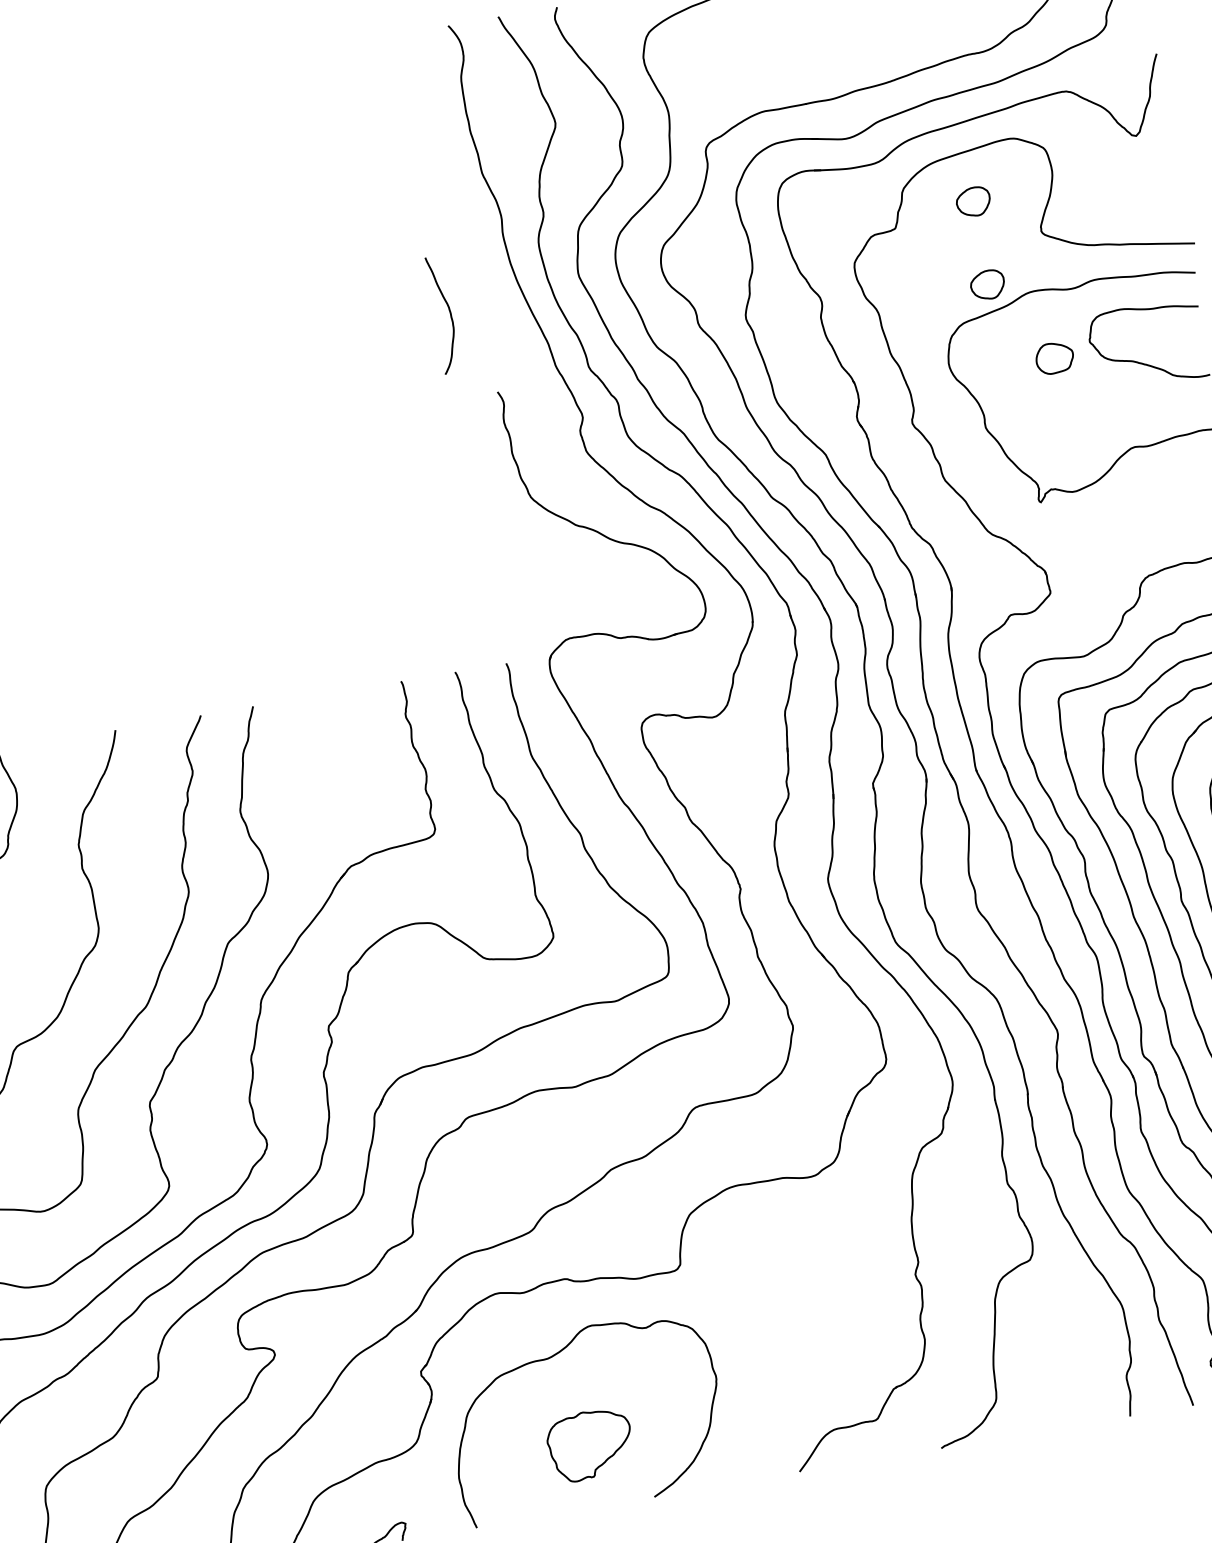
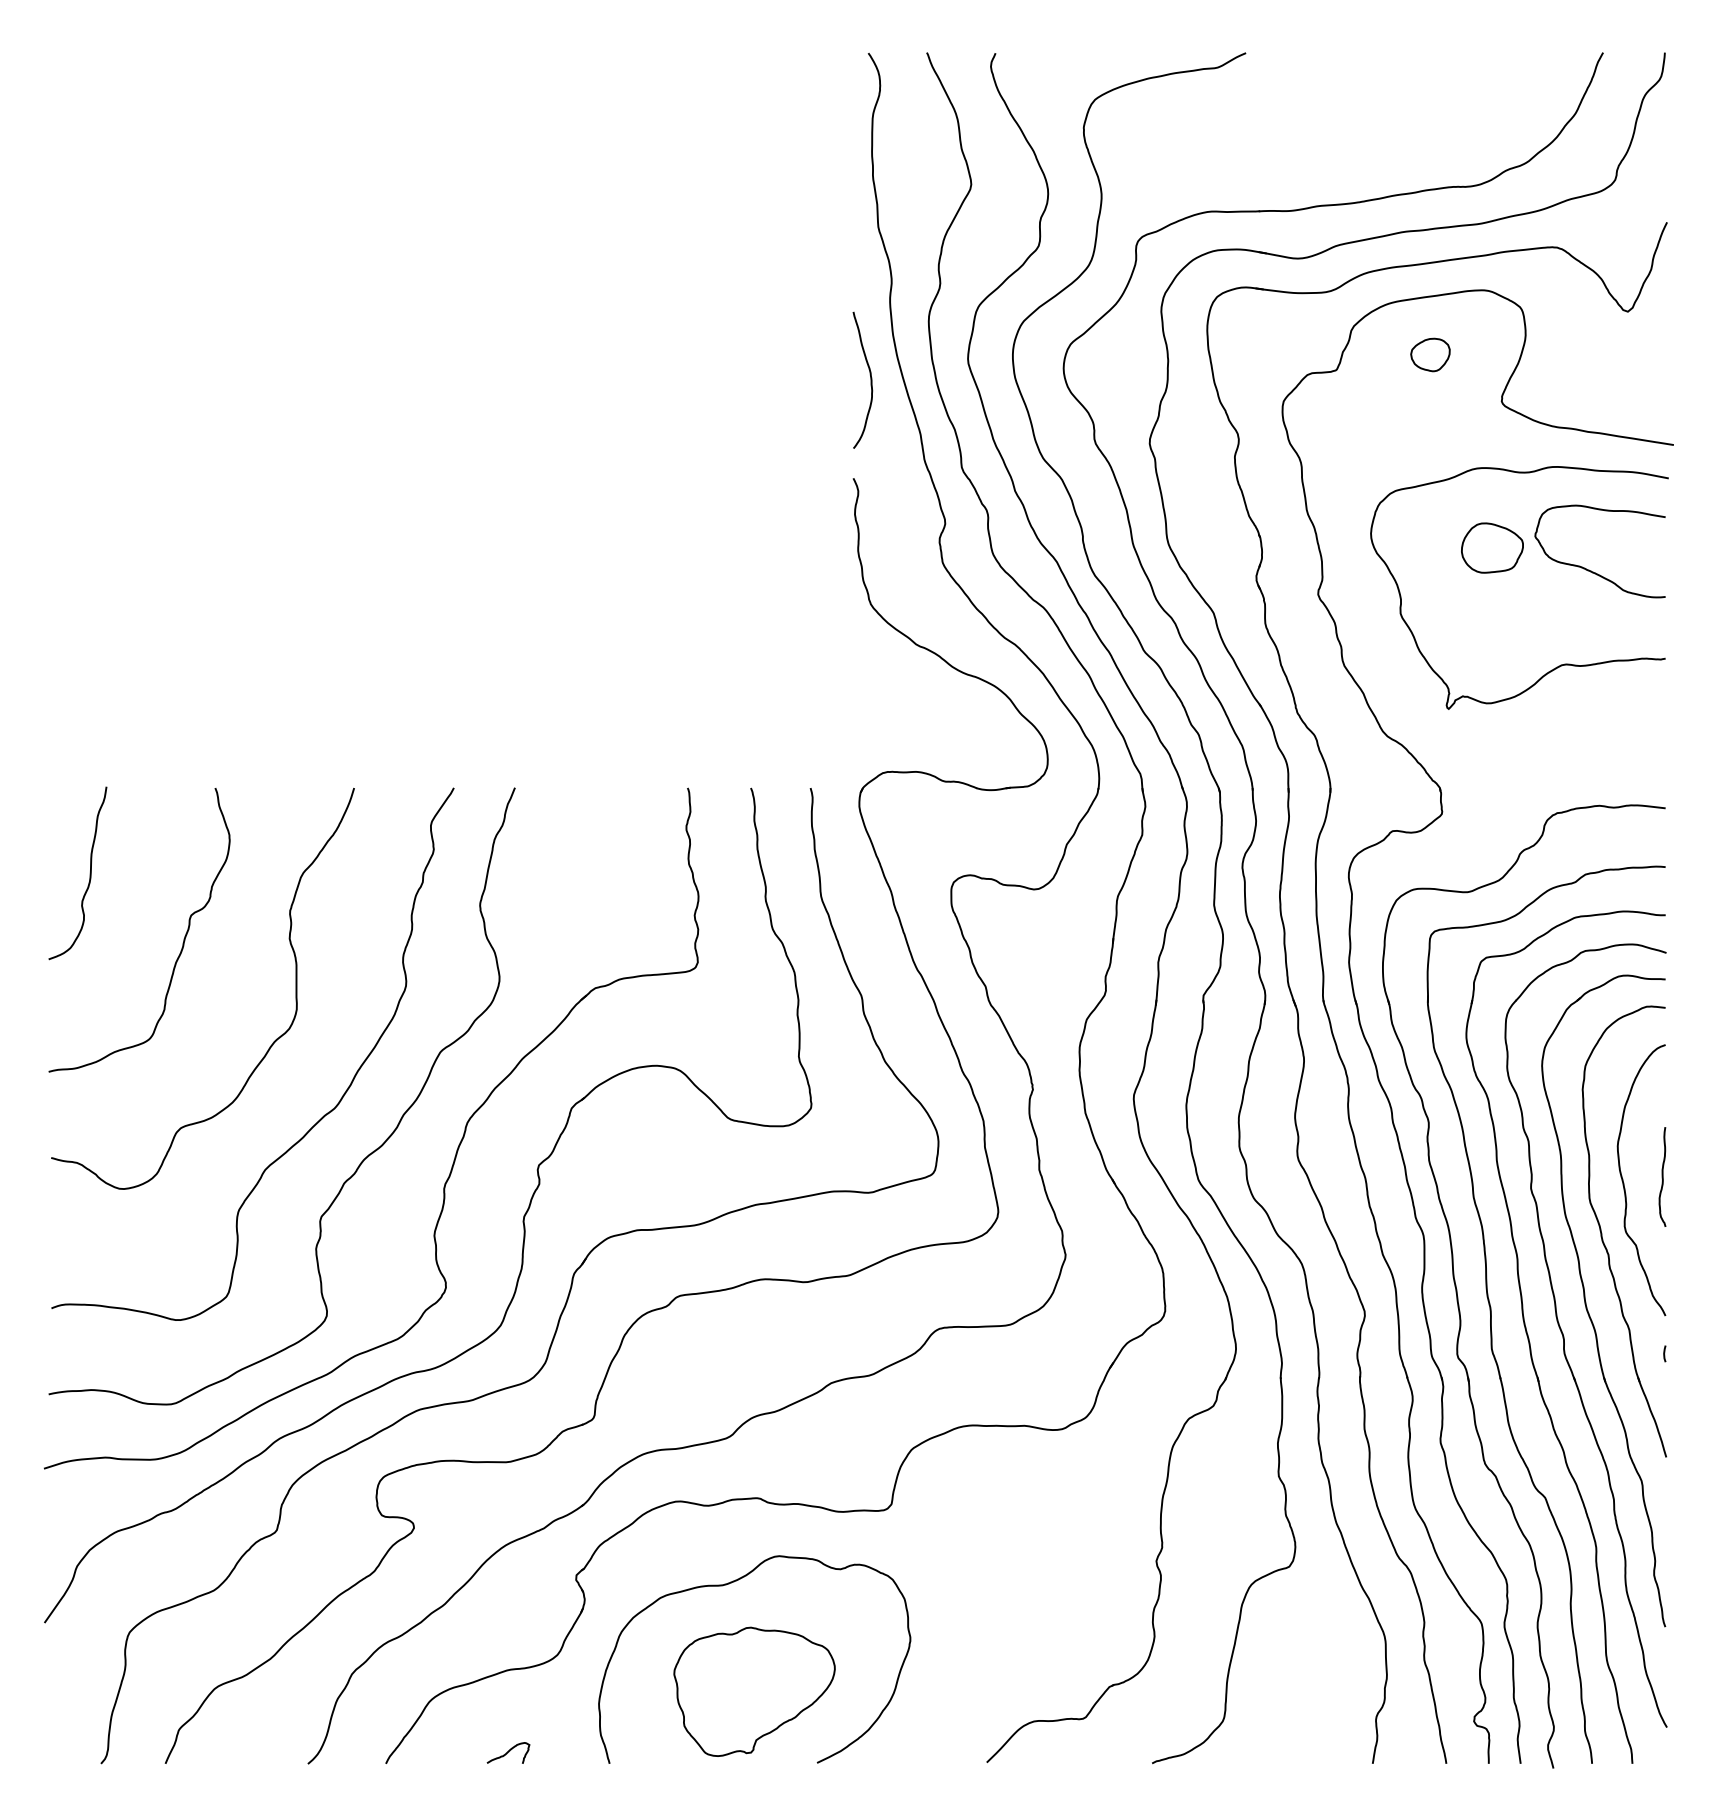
part: (987, 284) -> (1430, 451), removed
curve: (449, 313) -> (870, 379), moved
part: (1054, 357) -> (1492, 547), size x1.43
part: (590, 1445) -> (754, 1691), size x1.67

